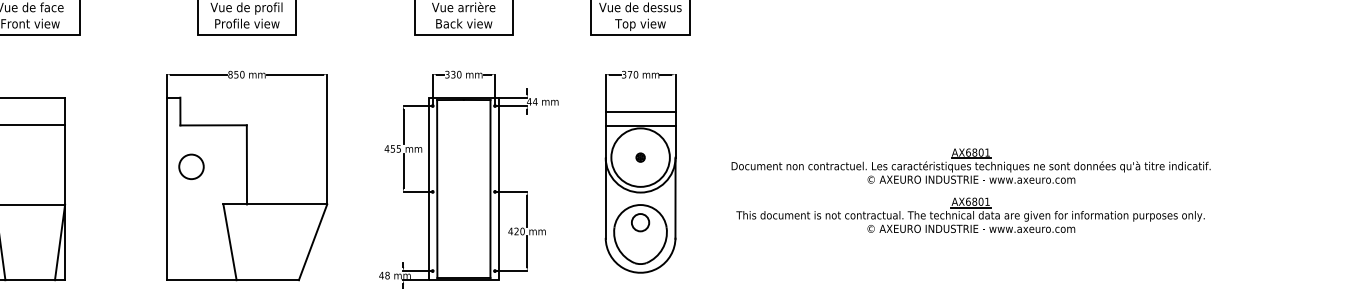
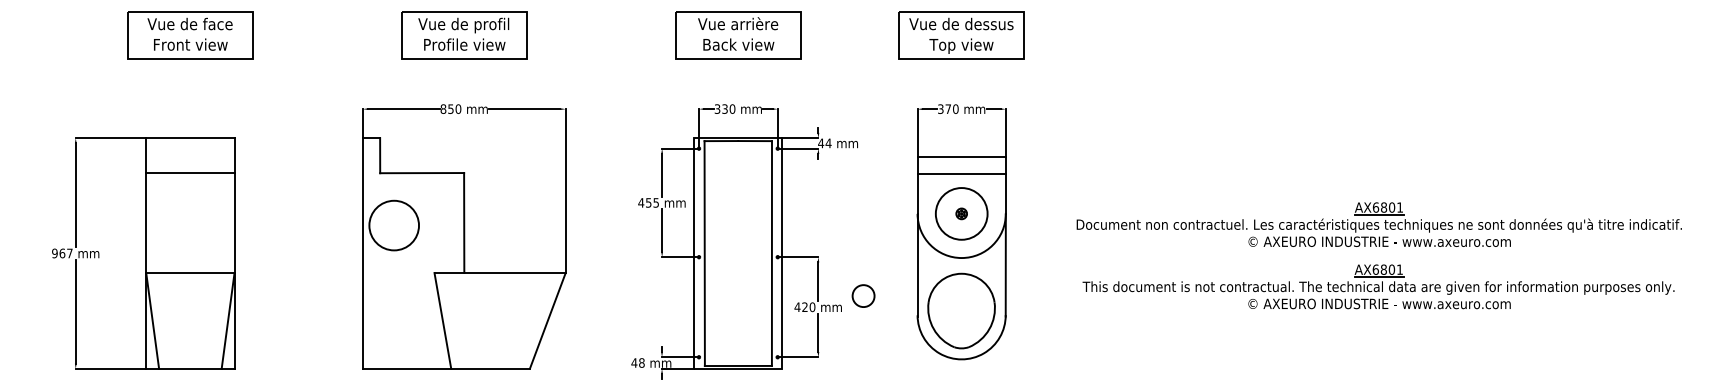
circle: (640, 157) -> (961, 213), size x0.7
circle: (190, 166) -> (393, 225), size x1.6
circle: (640, 222) -> (863, 295), moved

